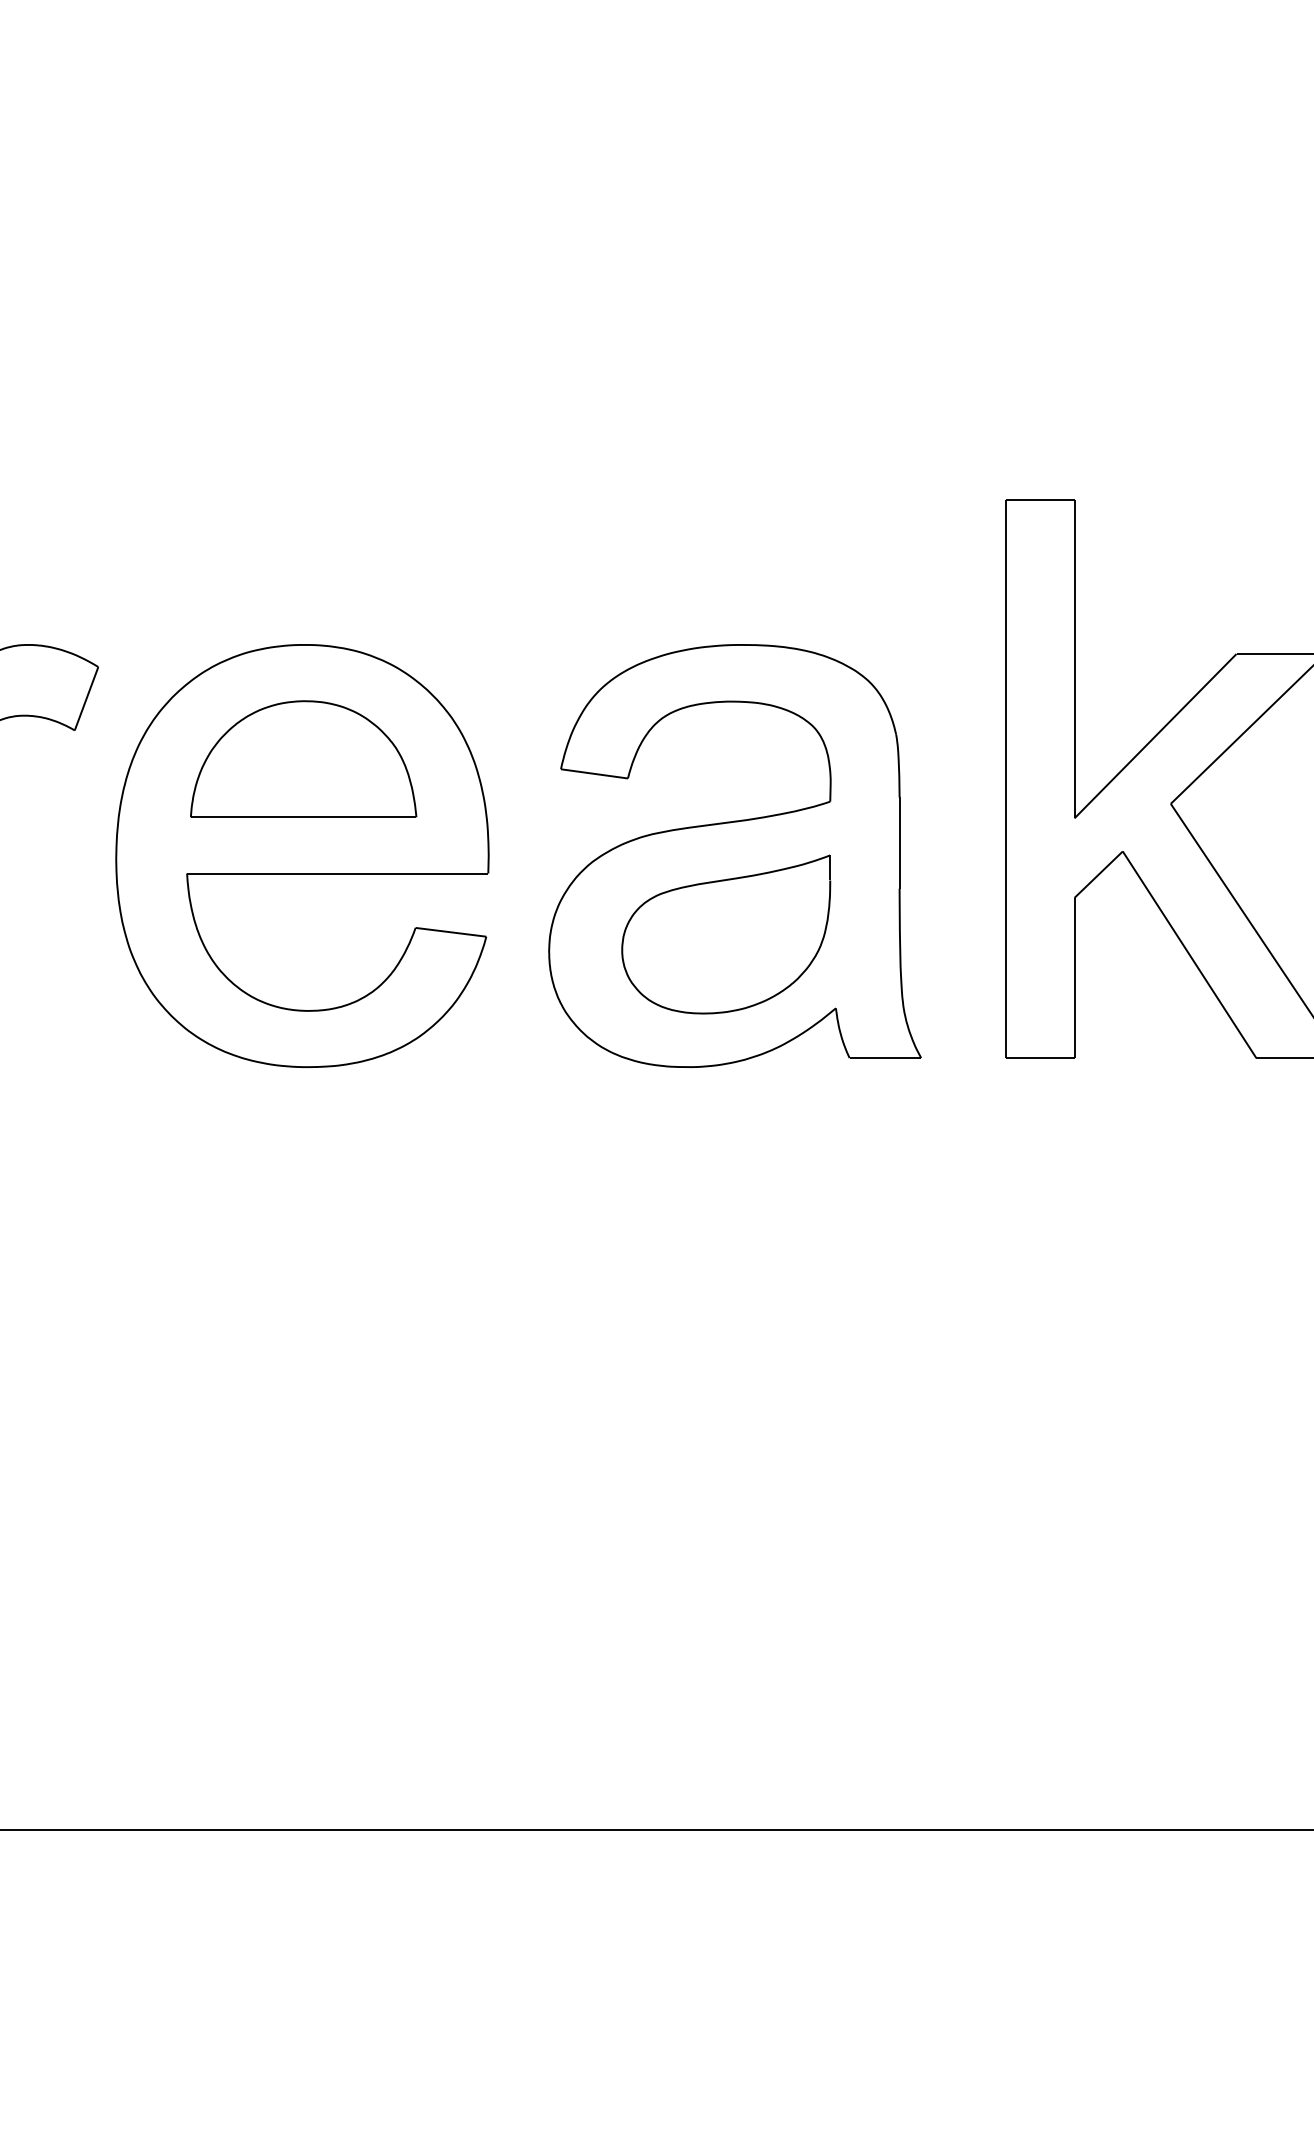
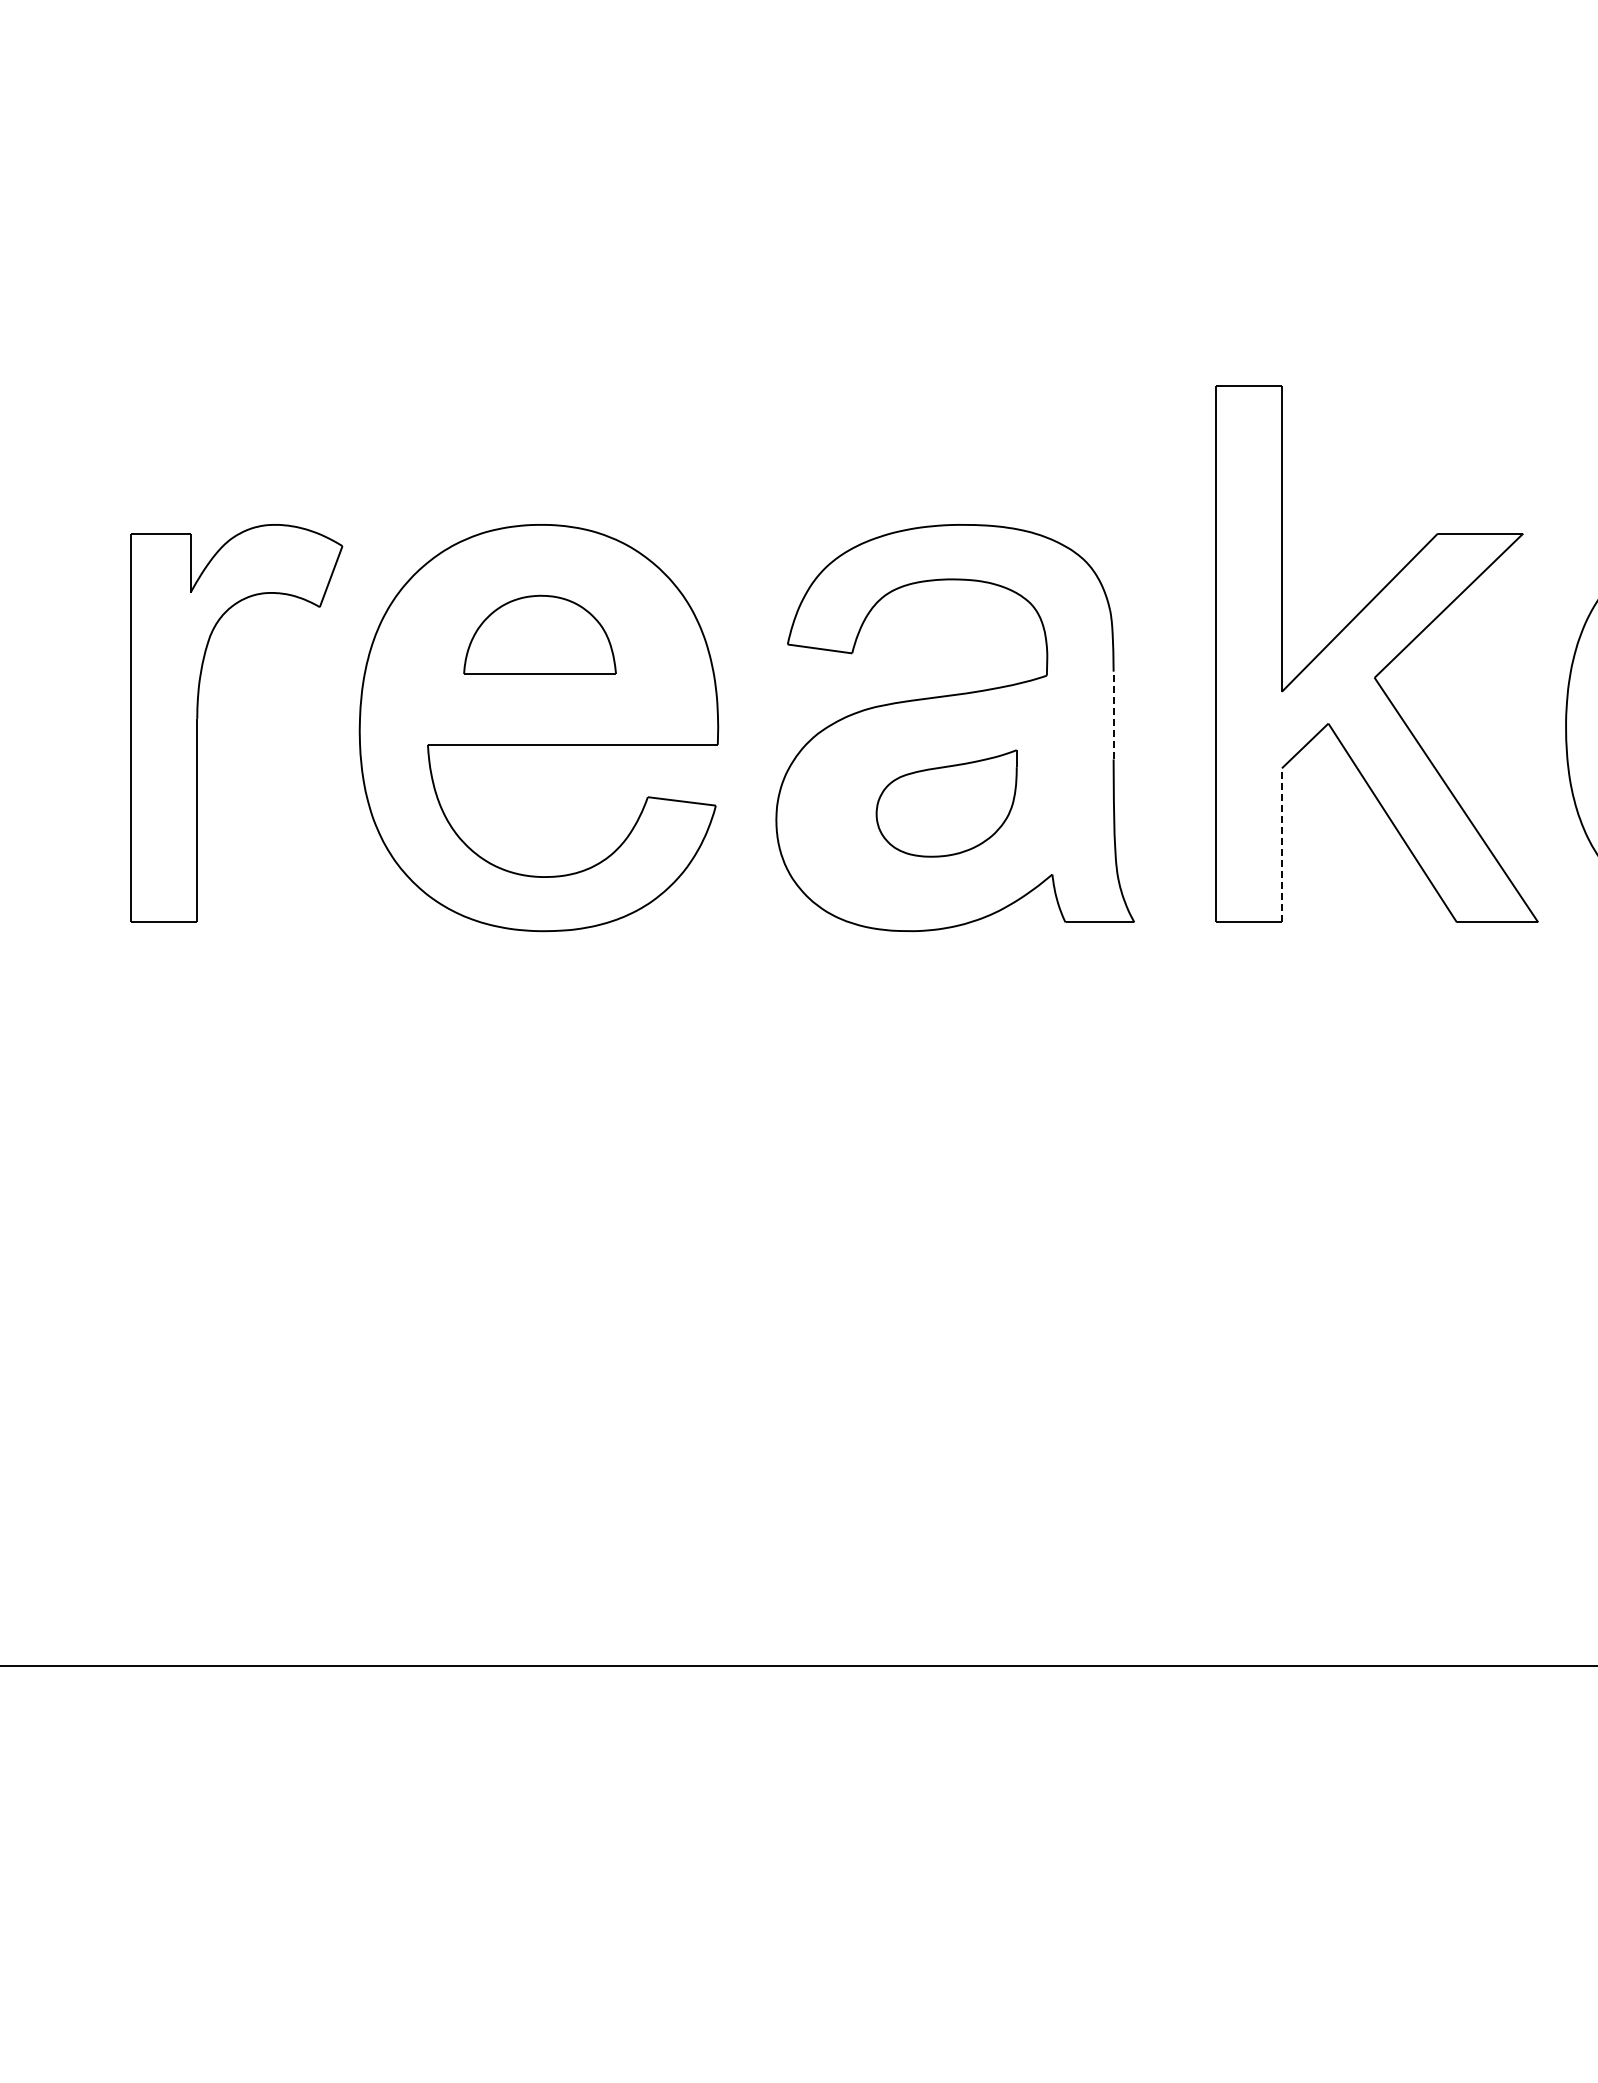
part: (303, 758) -> (539, 634), size x0.7
line: (899, 843) -> (1113, 715), solid -> dashed
part: (725, 934) -> (946, 803), size x0.7
line: (1074, 977) -> (1281, 844), solid -> dashed

